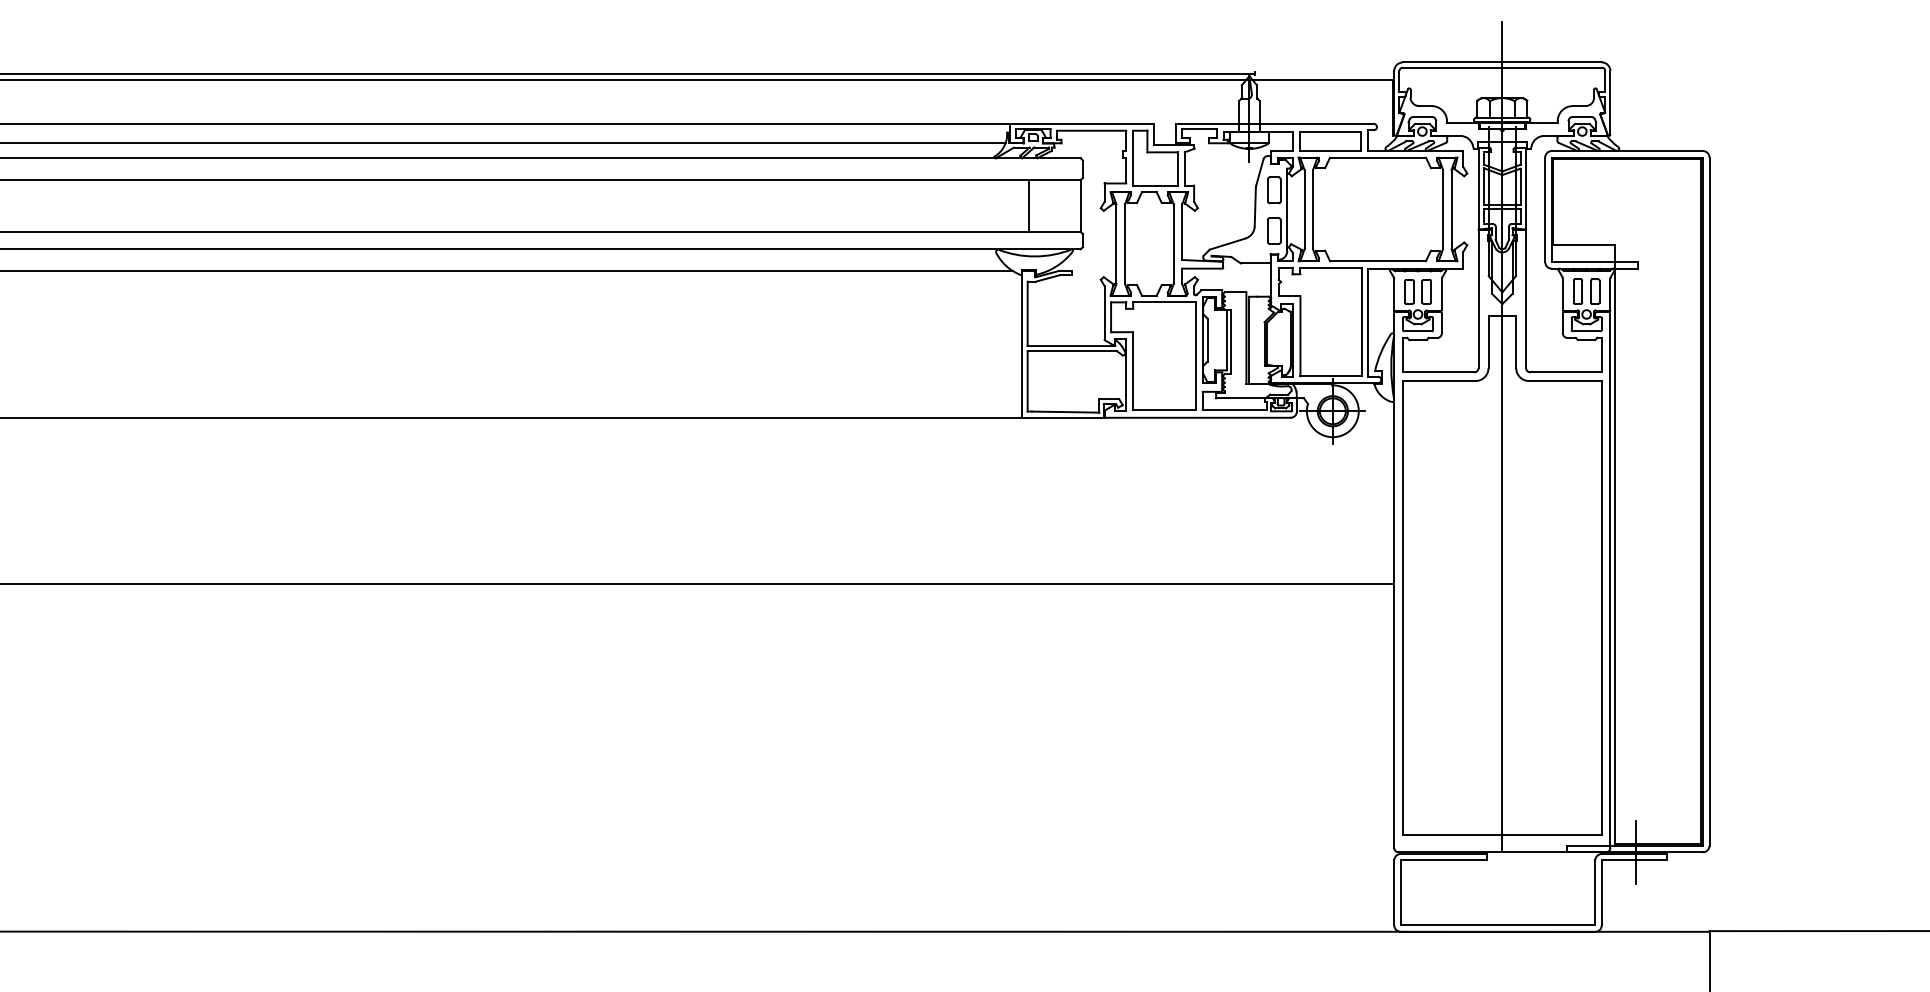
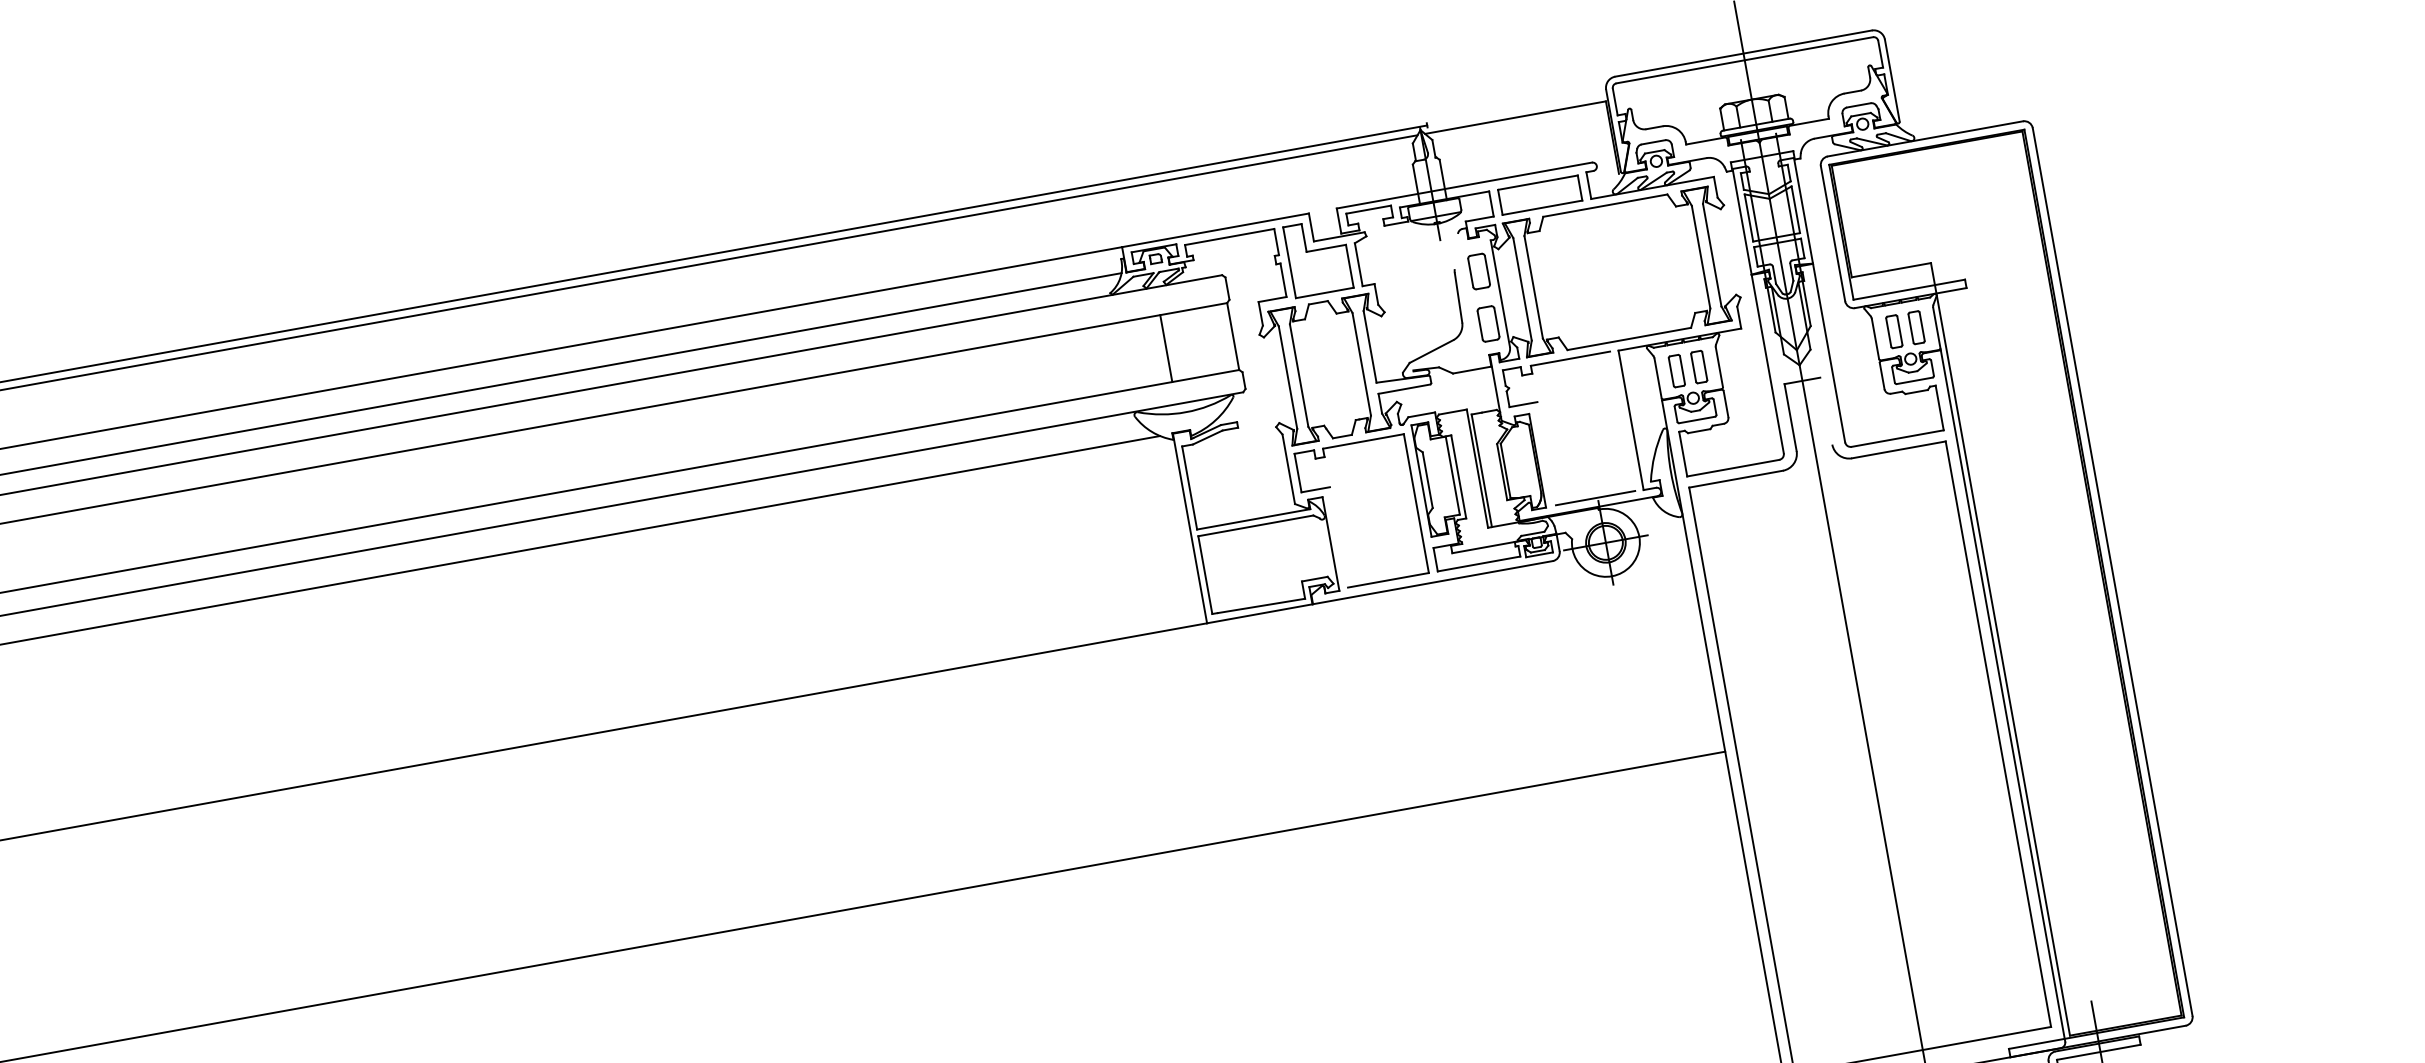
line: (1259, 172) -> (1455, 251), removed
line: (1361, 322) -> (1622, 421), removed
line: (1300, 336) -> (1546, 453), removed
line: (1516, 342) -> (1826, 411), removed
line: (1133, 371) -> (1339, 537), removed

